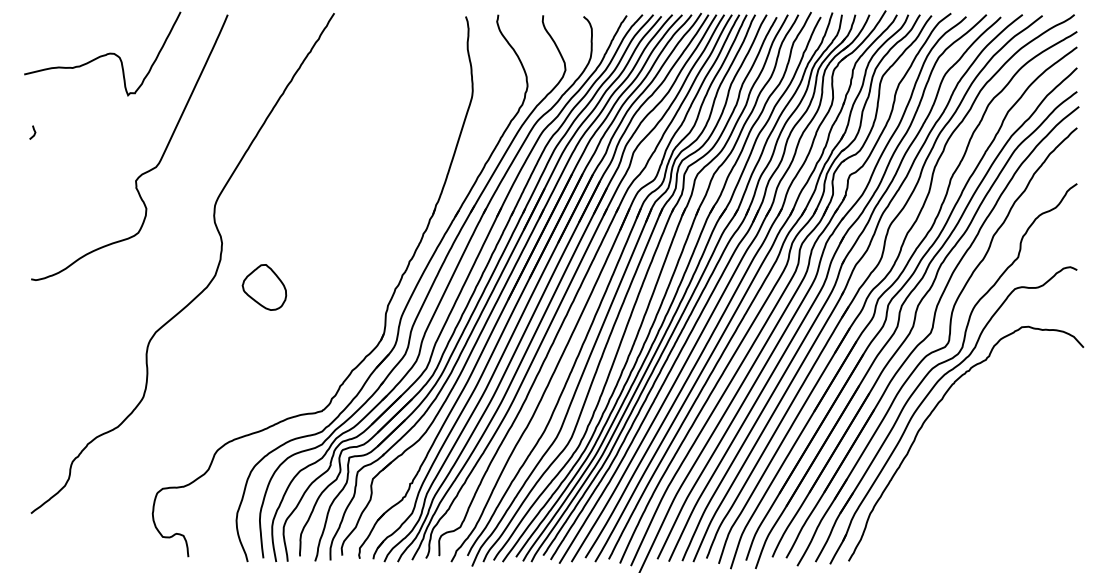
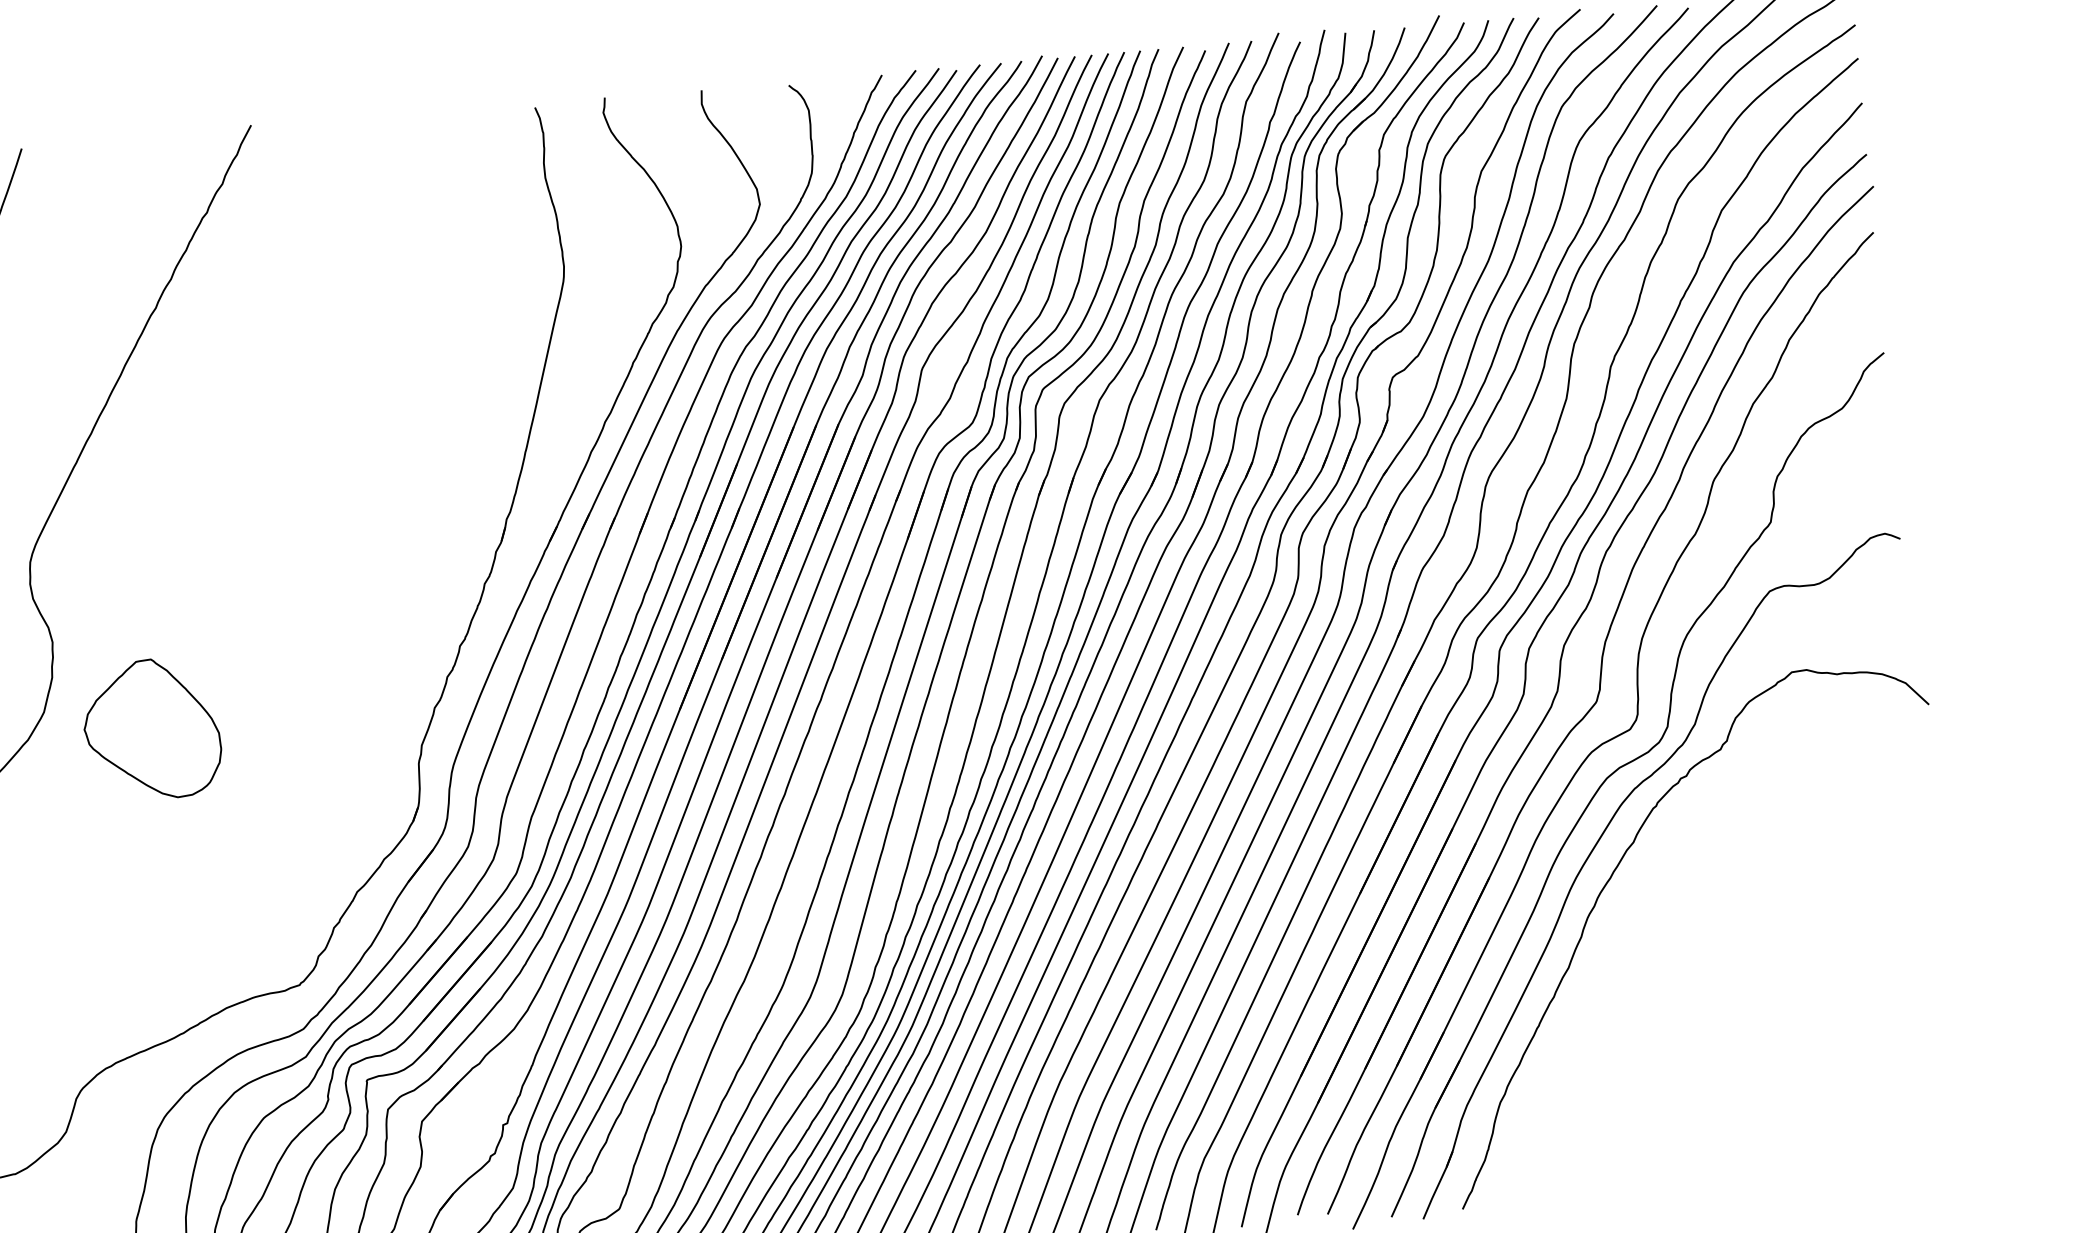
part: (264, 287) -> (152, 729), size x1.43

